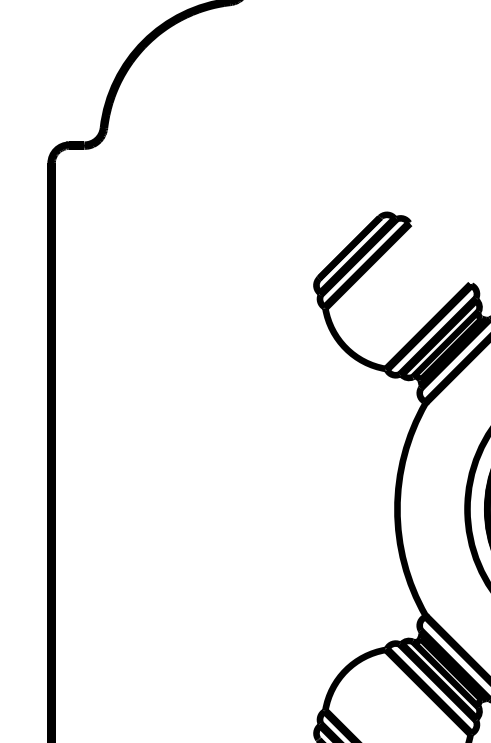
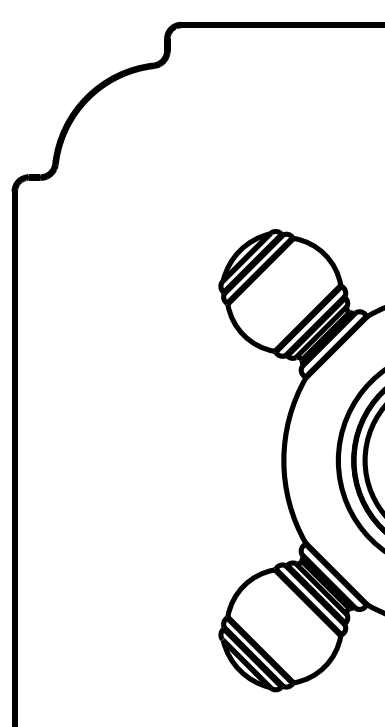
fill: (348, 247) -> (245, 256), added
fill: (441, 252) -> (318, 260), added

